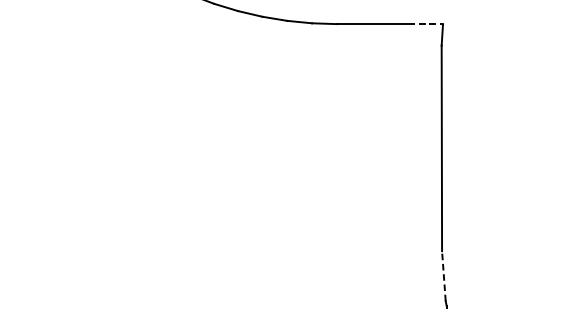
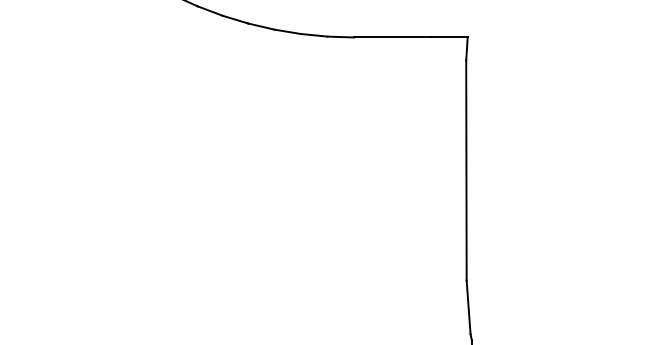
line: (426, 24) -> (449, 37), dashed -> solid
line: (443, 276) -> (468, 307), dashed -> solid

